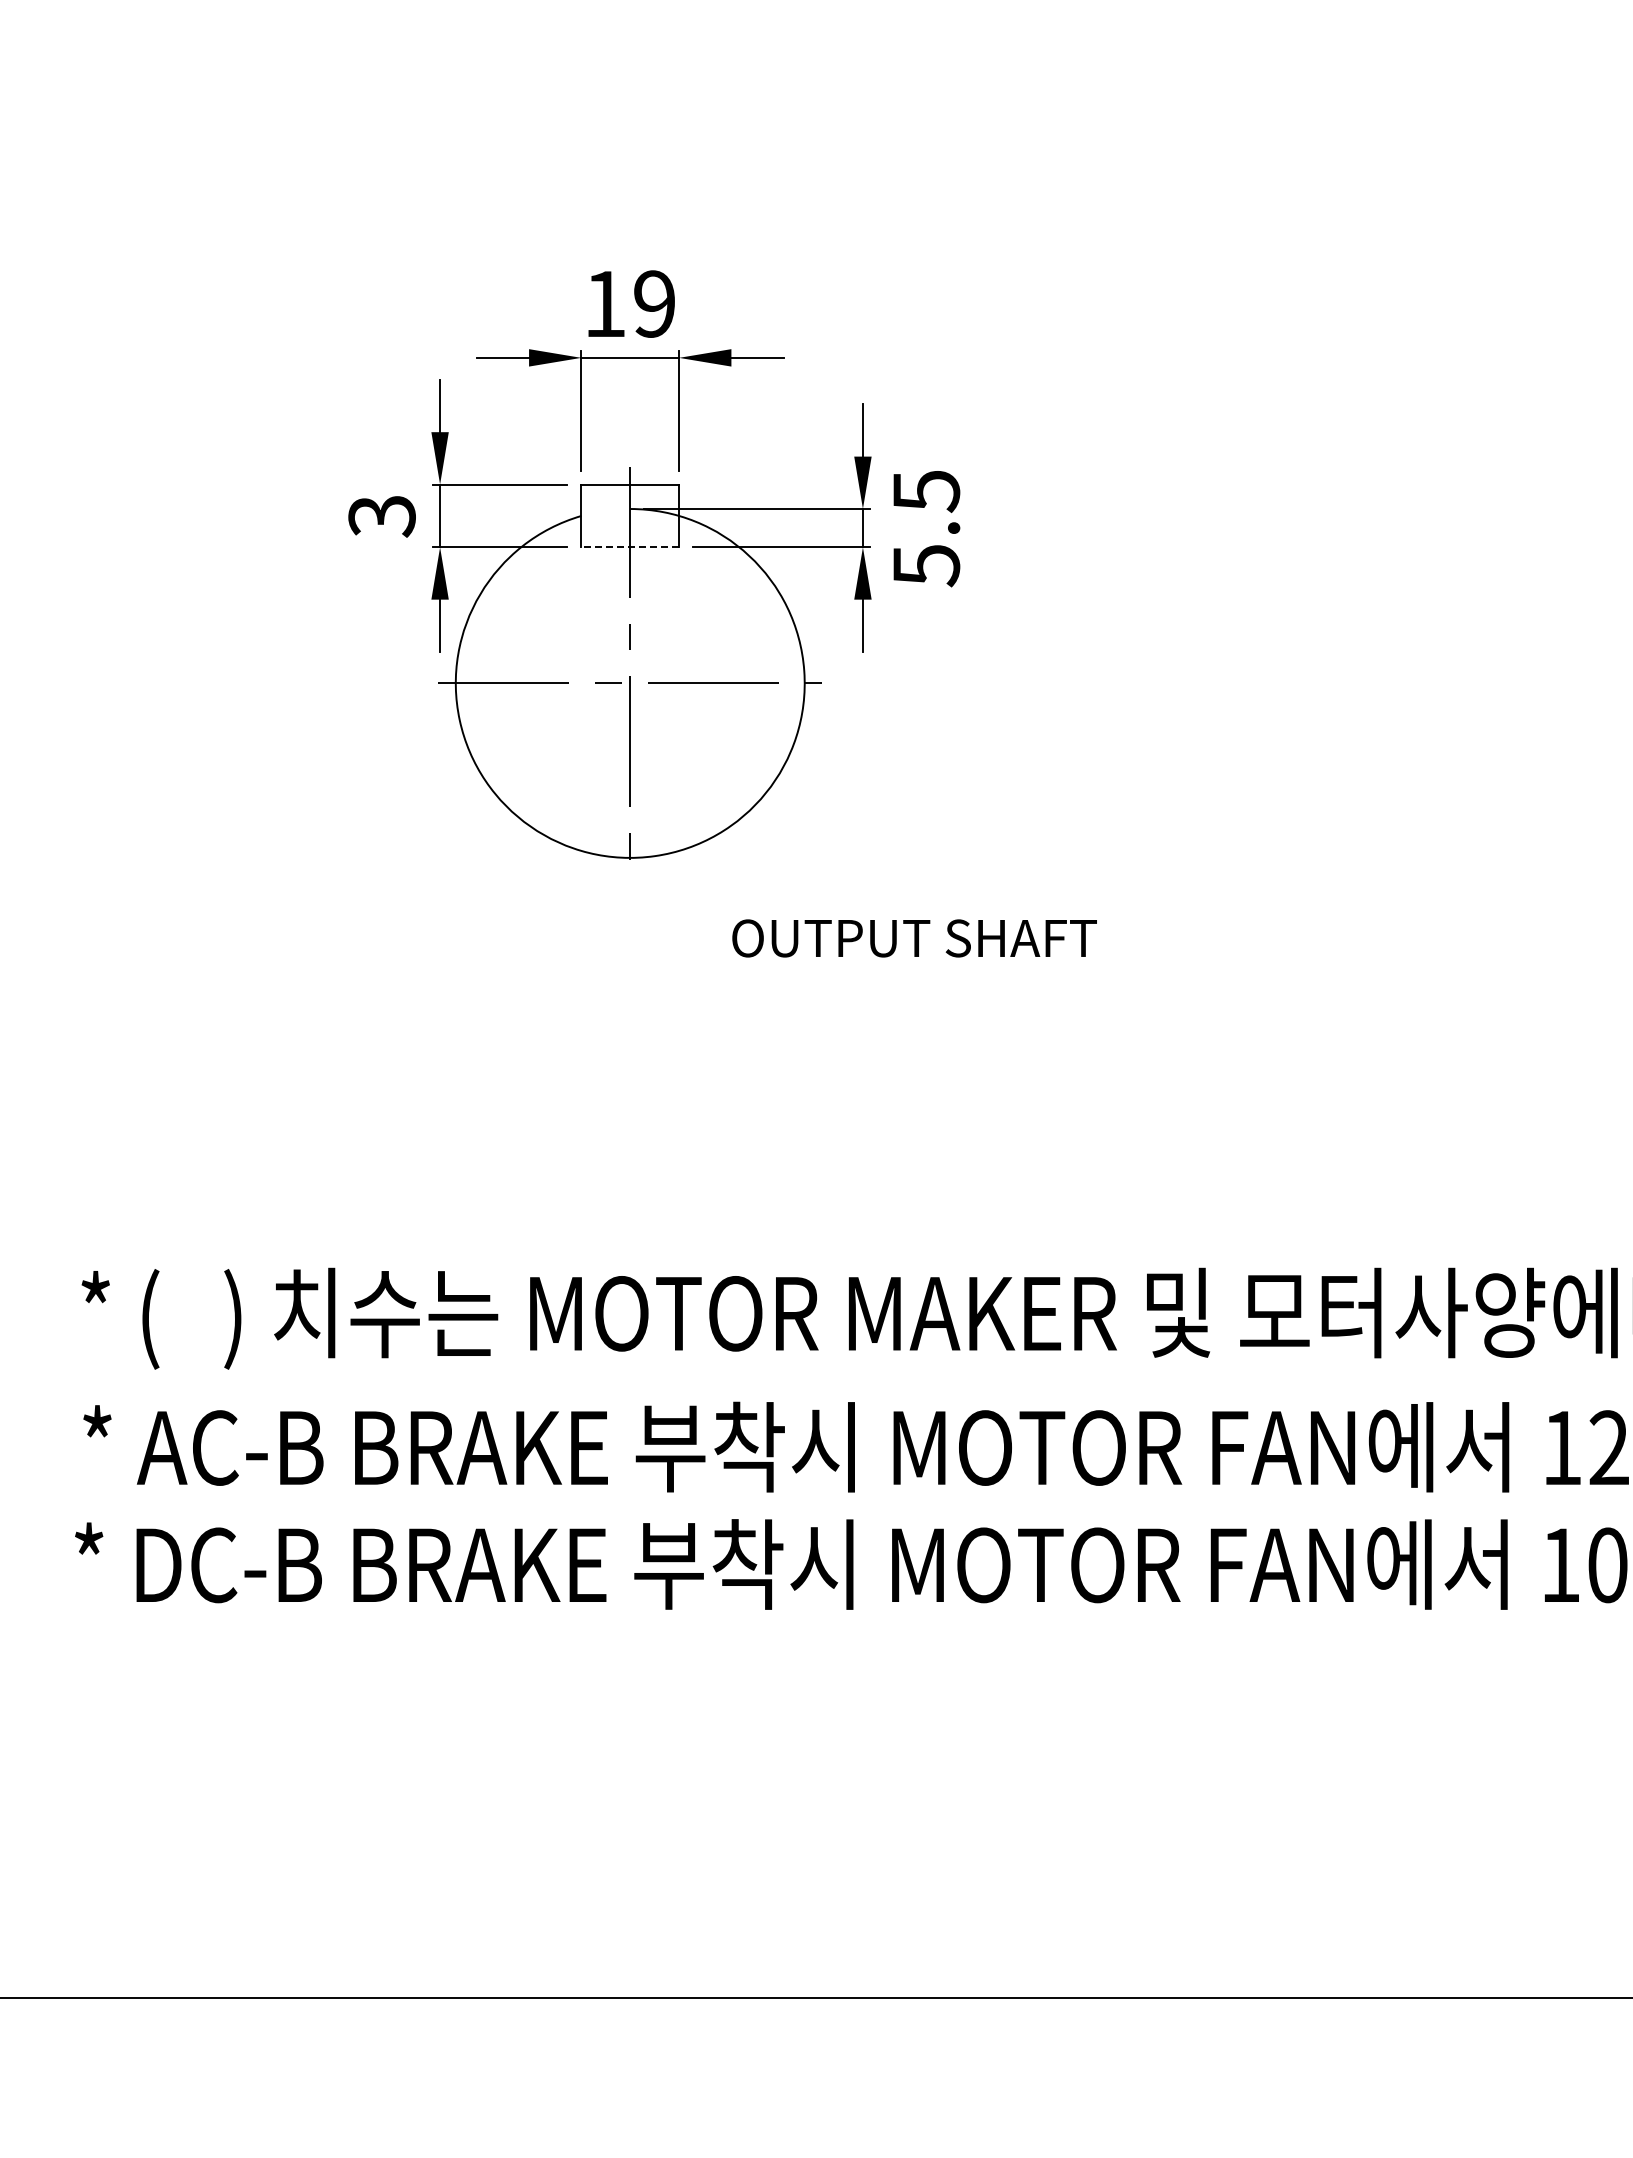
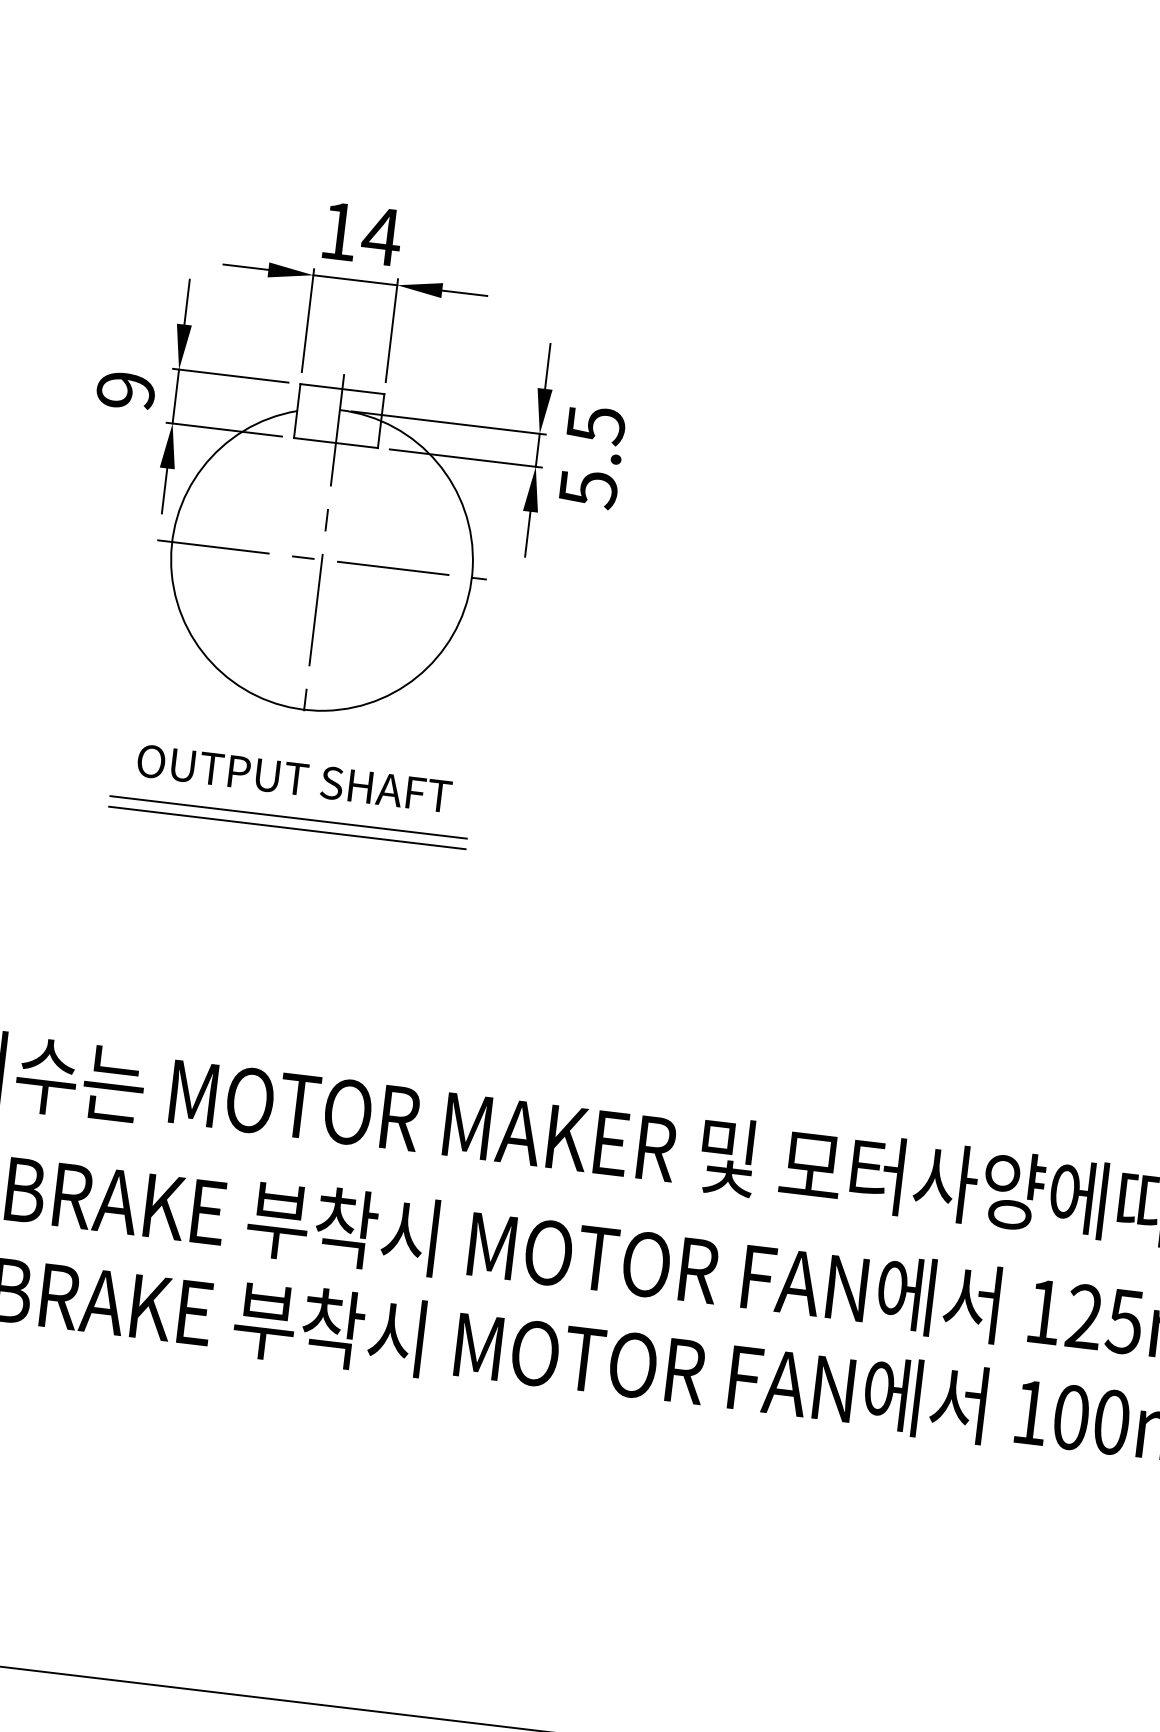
text: (654, 303) -> (381, 236), 19 -> 14
text: (381, 516) -> (125, 391), 3 -> 9
line: (630, 547) -> (336, 443), dashed -> solid
text: (914, 938) -> (294, 778), moved
line: (626, 983) -> (288, 817), added
line: (626, 995) -> (286, 827), added

